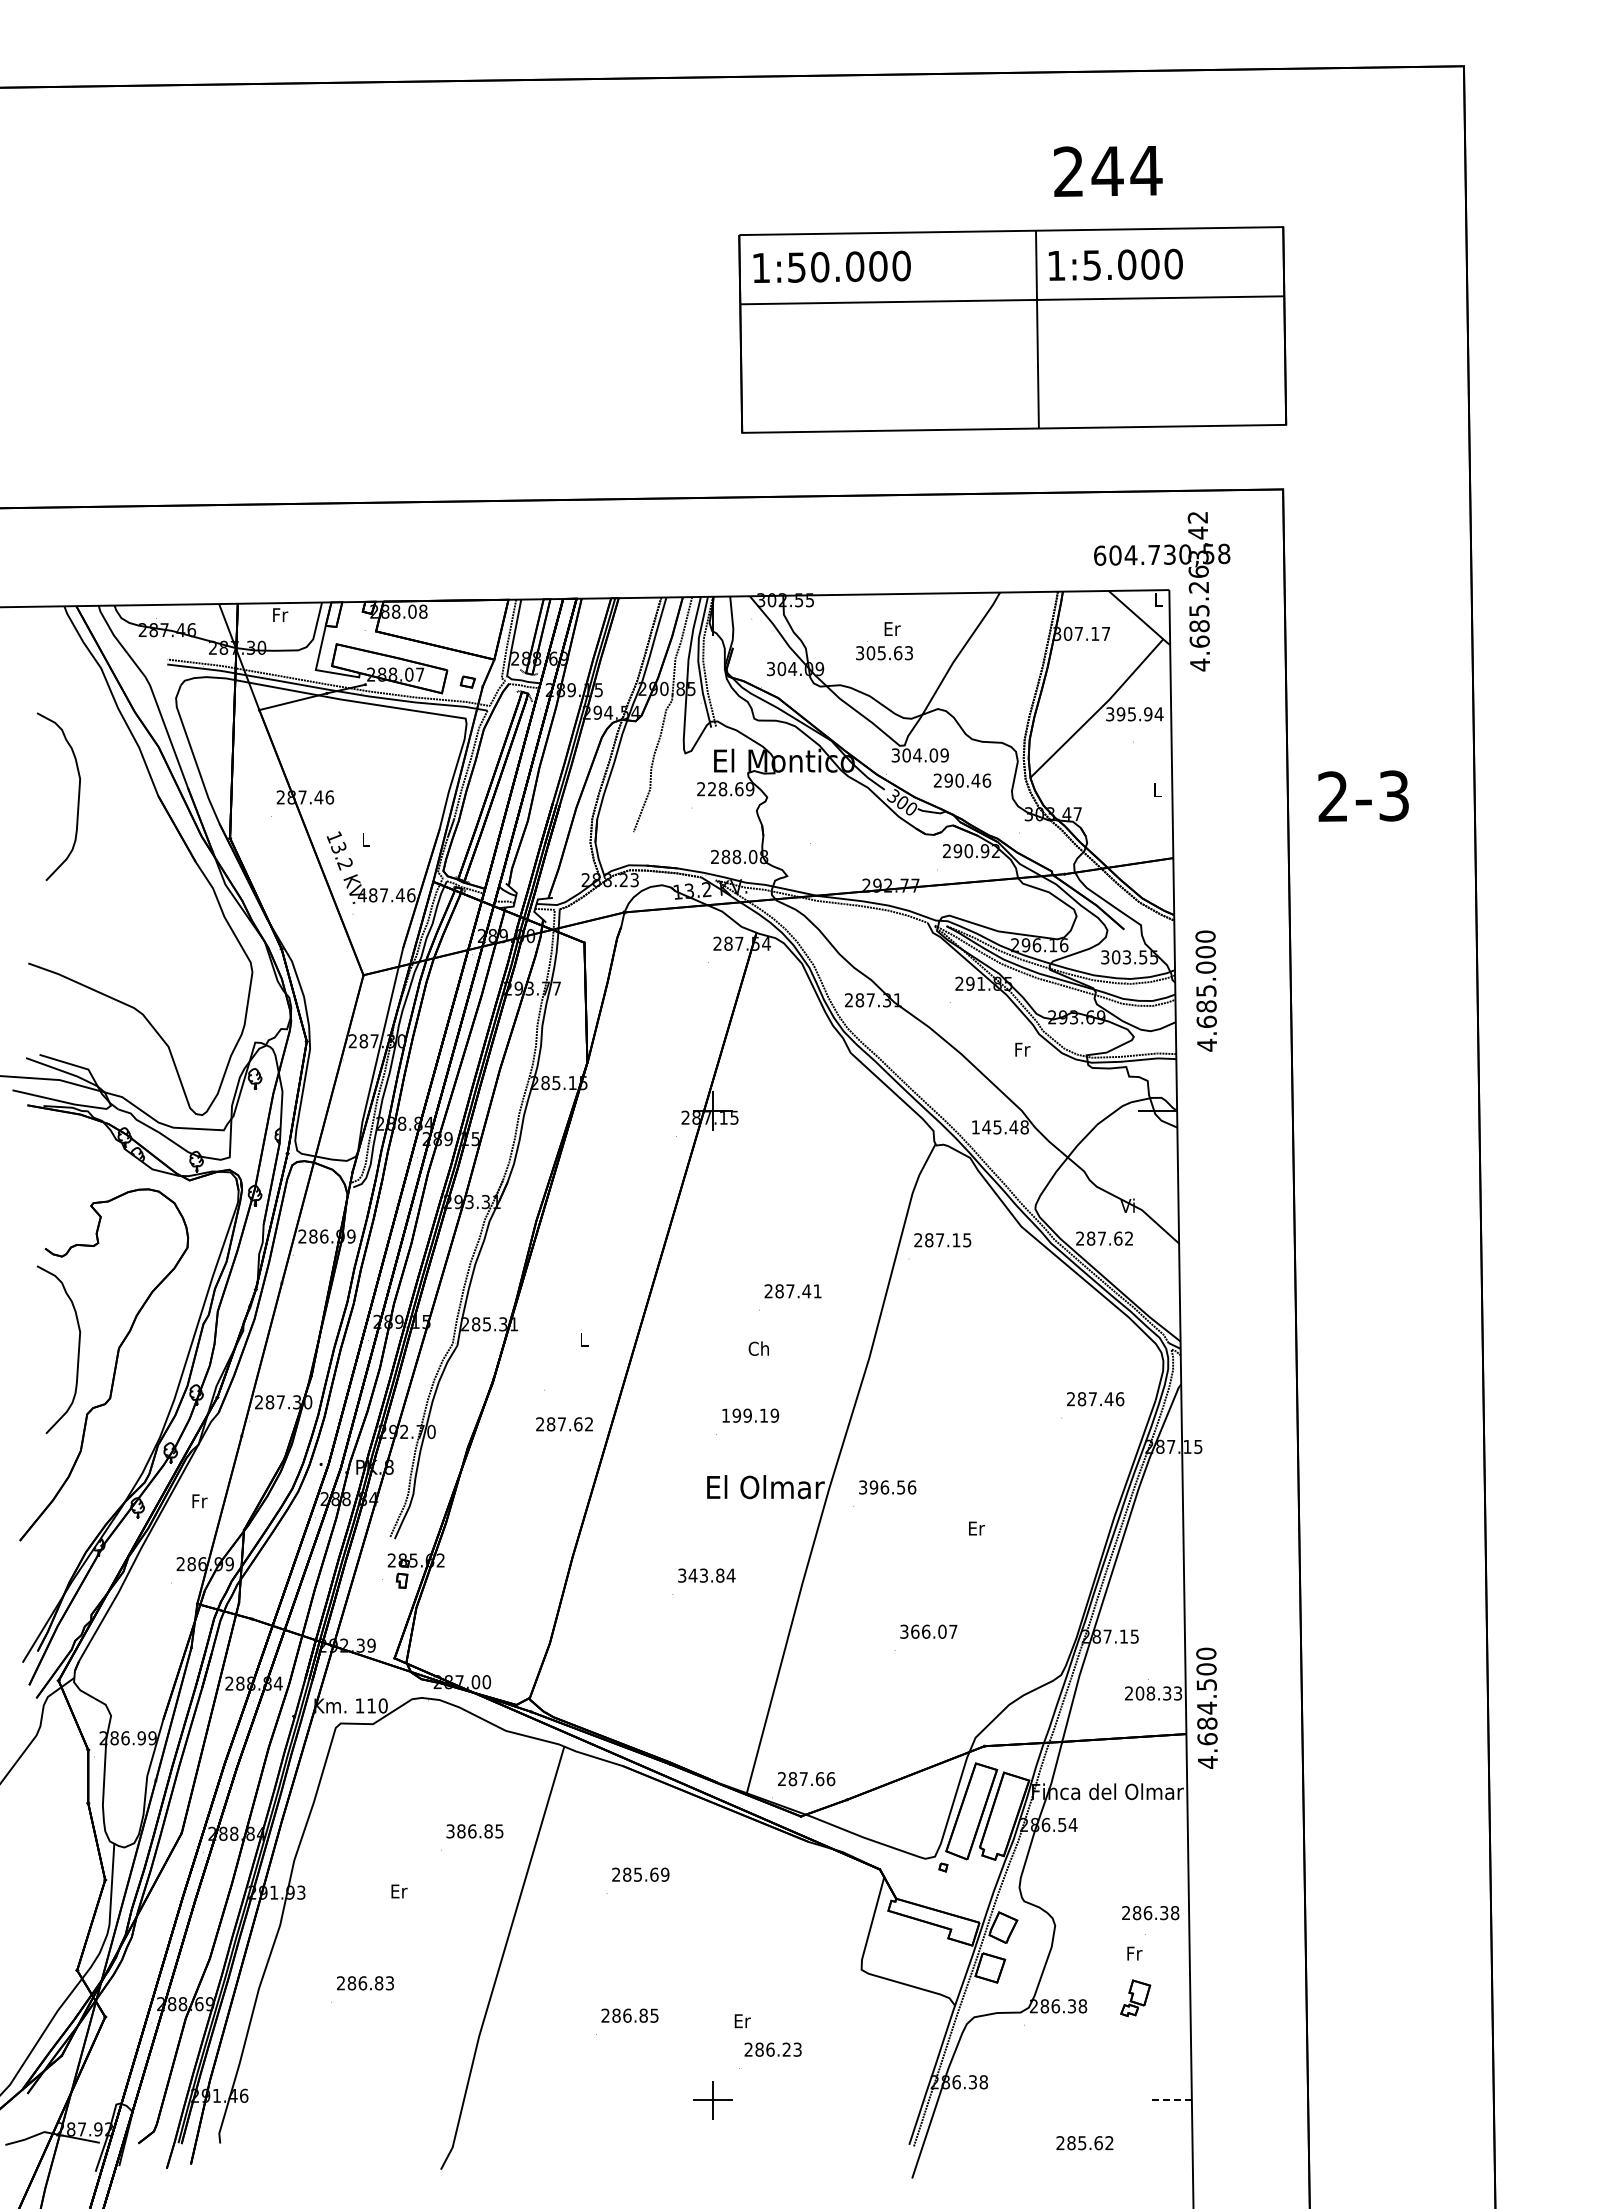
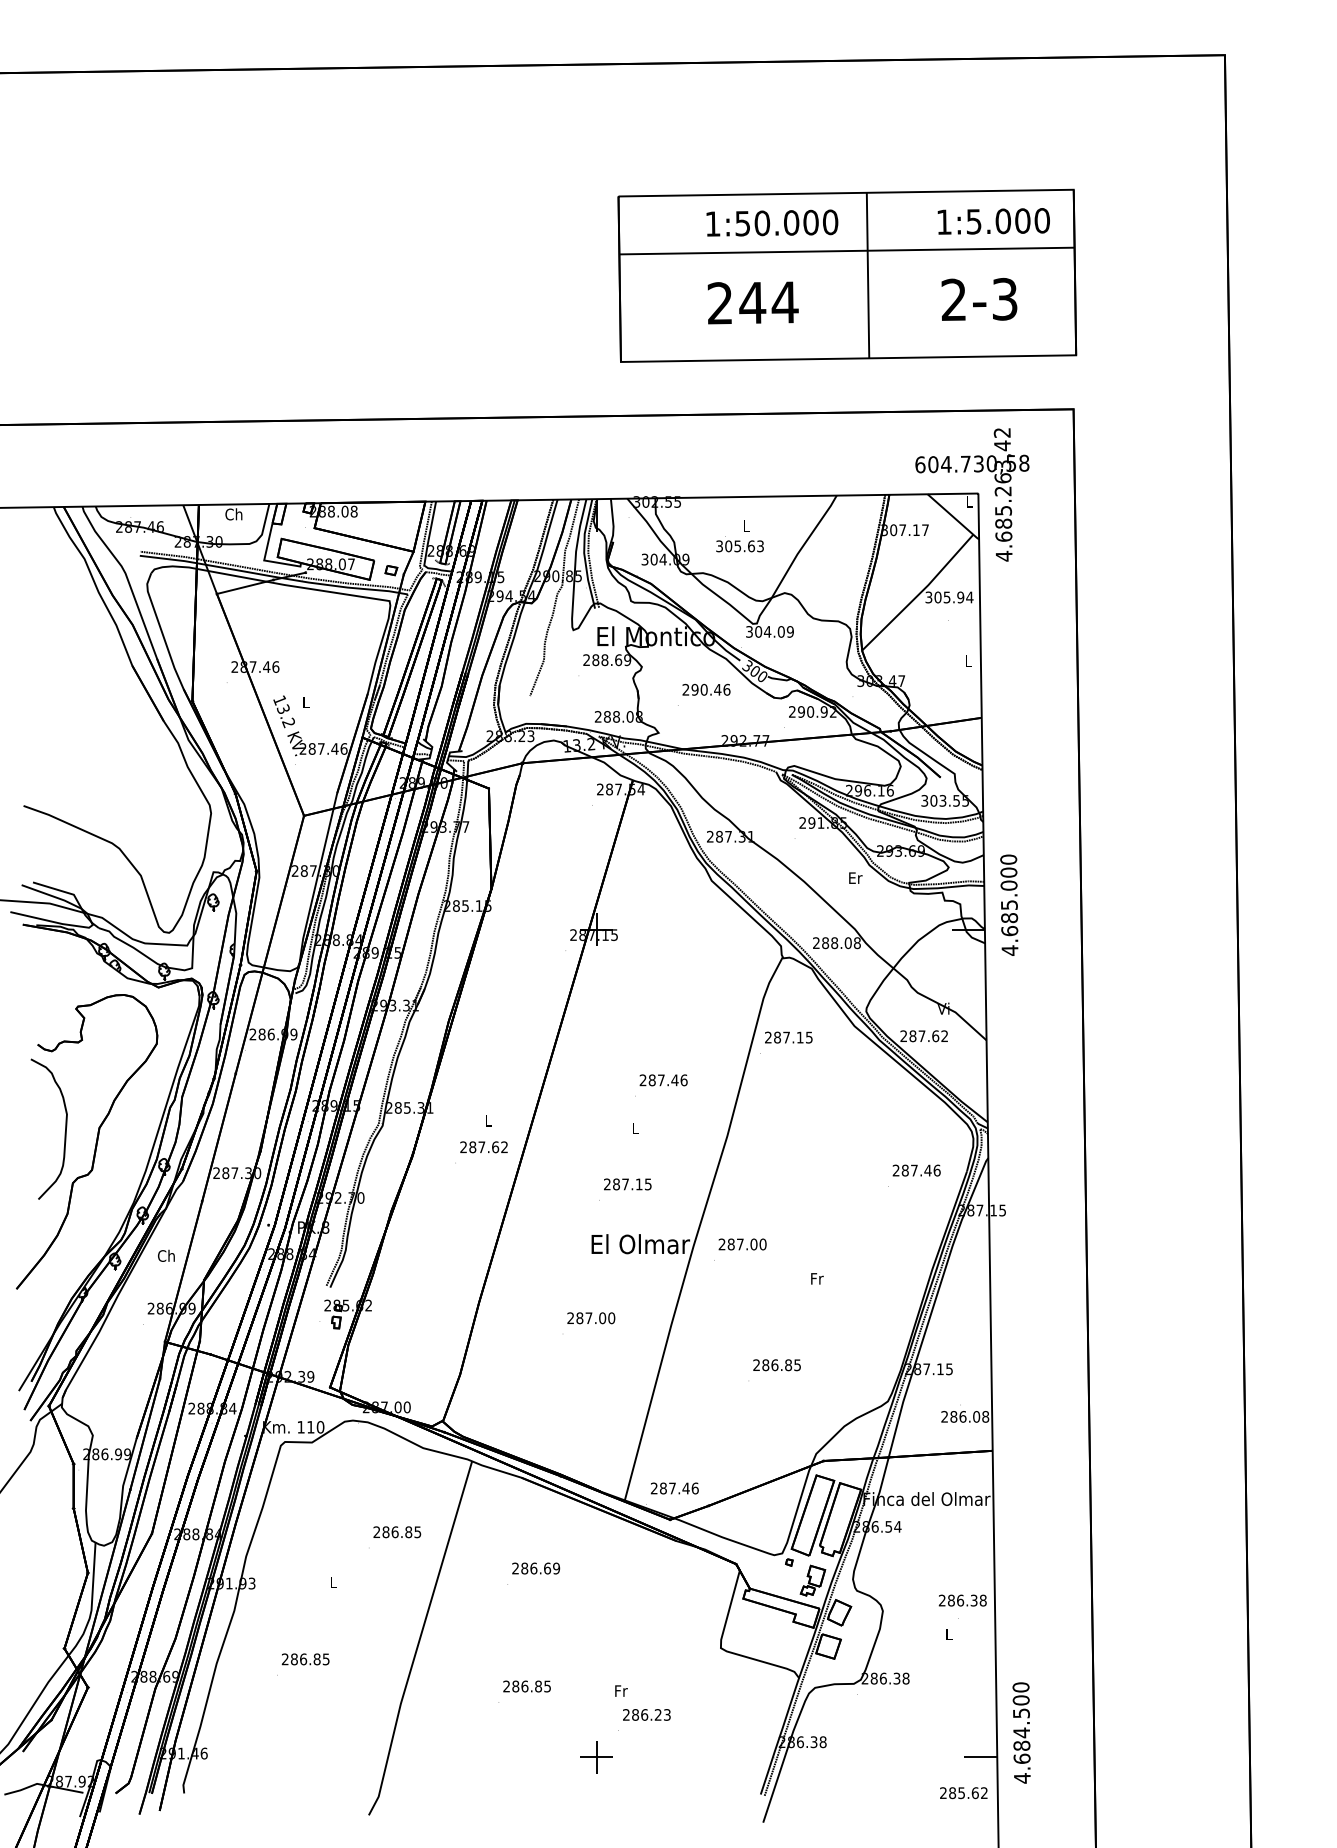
text: (1108, 171) -> (753, 303), moved
text: (1115, 264) -> (993, 221), moved
text: (831, 266) -> (771, 222), moved
text: (279, 614) -> (233, 513), Fr -> Ch
text: (892, 628) -> (746, 525), Er -> L
text: (1120, 714) -> (937, 597), 395.94 -> 305.94
text: (962, 780) -> (706, 689), moved
text: (712, 789) -> (596, 660), 228.69 -> 288.69
text: (1363, 795) -> (979, 298), moved
curve: (77, 800) -> (64, 669), removed
text: (361, 895) -> (302, 749), 487.46 -> 287.46
text: (1205, 990) -> (1008, 904), moved
text: (1022, 1049) -> (855, 877), Fr -> Er
text: (994, 1127) -> (832, 943), 145.48 -> 288.08
text: (817, 1291) -> (683, 1080), 287.41 -> 287.46
text: (758, 1348) -> (634, 1128), Ch -> L
text: (750, 1415) -> (627, 1184), 199.19 -> 287.15
text: (564, 1424) -> (483, 1147), moved
text: (887, 1487) -> (742, 1244), 396.56 -> 287.00
text: (198, 1500) -> (166, 1255), Fr -> Ch
text: (977, 1528) -> (817, 1278), Er -> Fr
text: (706, 1575) -> (591, 1318), 343.84 -> 287.00
text: (928, 1631) -> (776, 1364), 366.07 -> 286.85
text: (1158, 1693) -> (969, 1416), 208.33 -> 286.08
text: (1206, 1707) -> (1021, 1732), moved
text: (819, 1779) -> (685, 1488), 287.66 -> 287.46
text: (450, 1831) -> (376, 1532), 386.85 -> 286.85
text: (638, 1874) -> (534, 1568), 285.69 -> 286.69
text: (399, 1891) -> (334, 1582), Er -> L
text: (1134, 1953) -> (949, 1634), Fr -> L
text: (389, 1982) -> (325, 1658), 286.83 -> 286.85
part: (1135, 1998) -> (812, 1580), moved
text: (742, 2021) -> (621, 1691), Er -> Fr
line: (1172, 2100) -> (981, 1757), dashed -> solid
text: (1084, 2143) -> (963, 1793), moved

